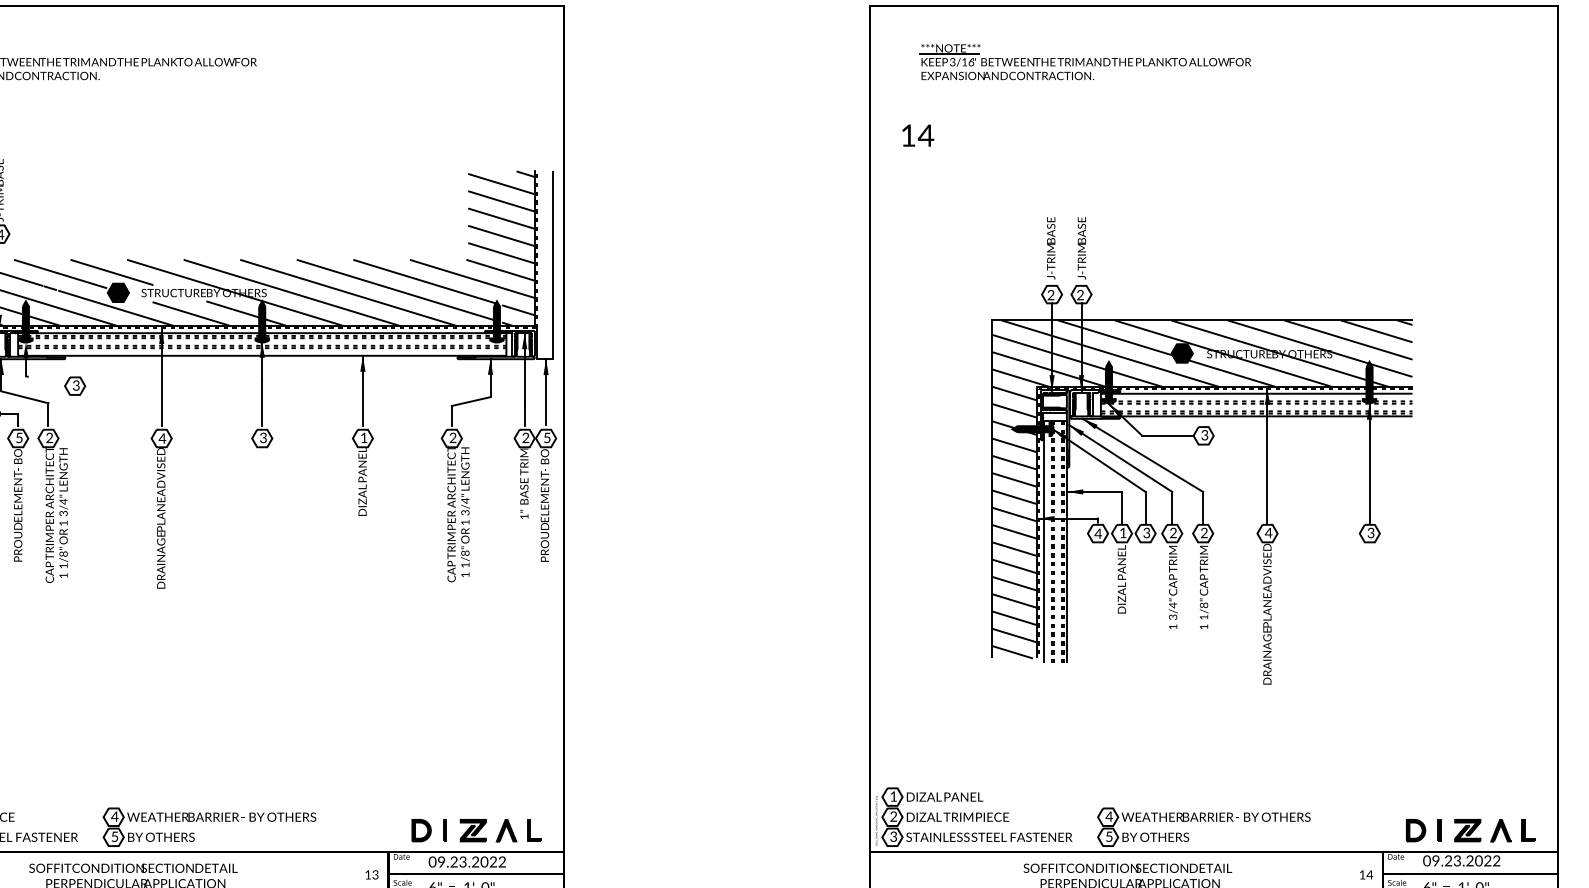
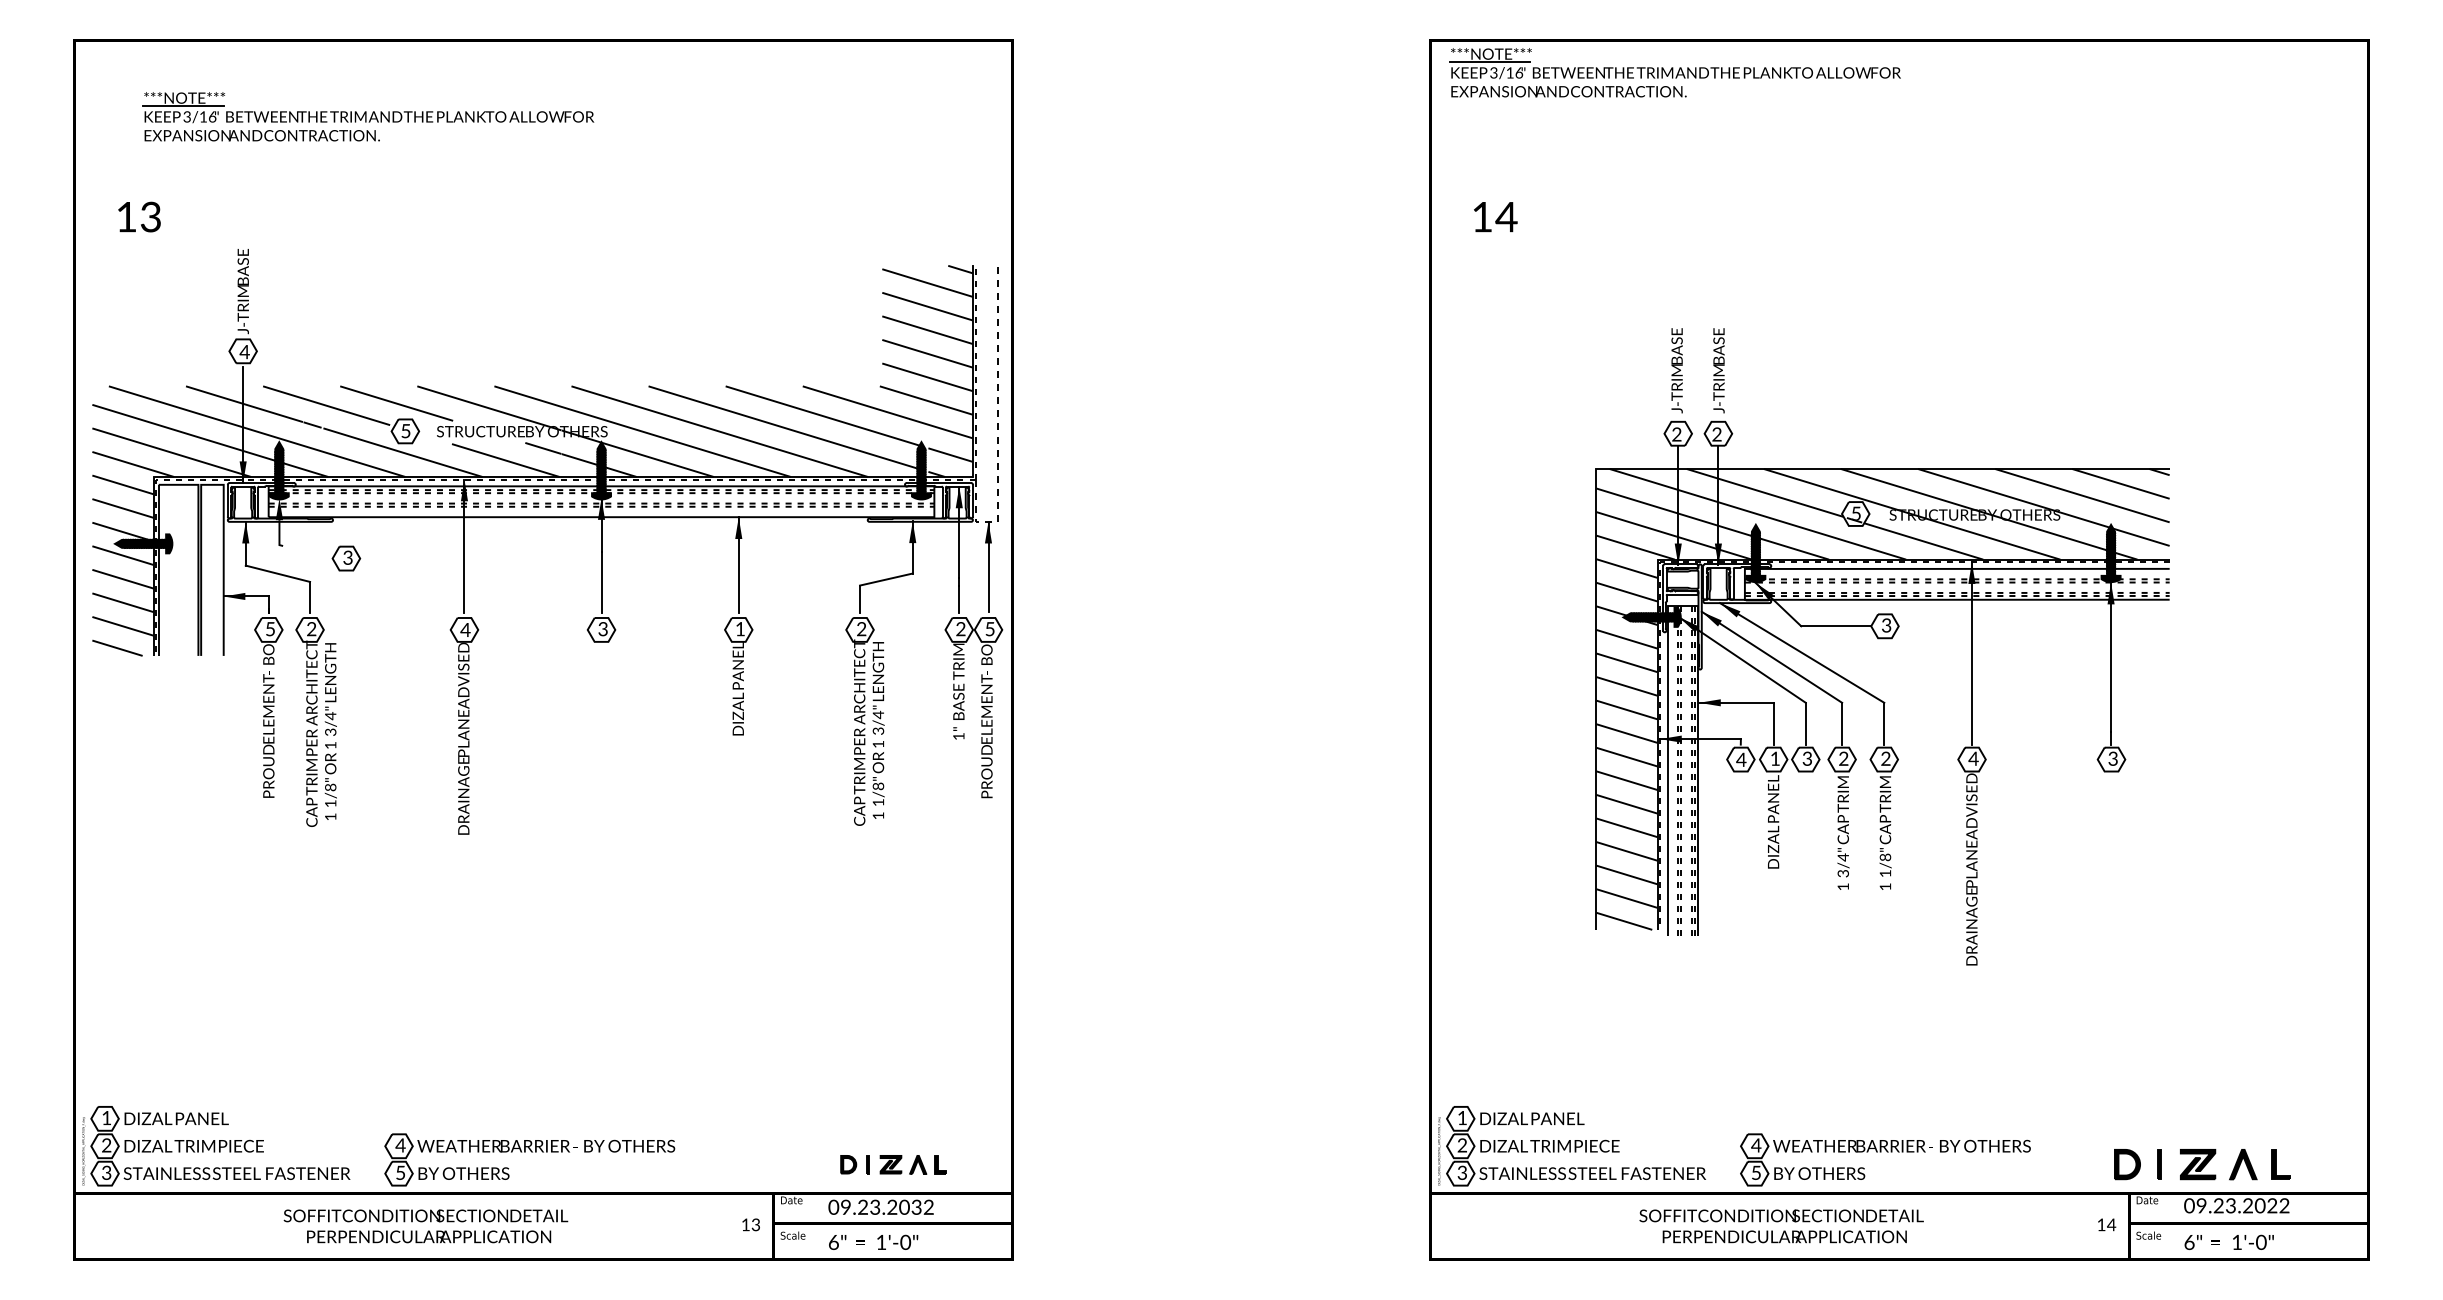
part: (1085, 61) -> (1674, 72), moved
line: (553, 290) -> (998, 427), solid -> dashed
fill: (118, 292) -> (405, 431), removed
fill: (1182, 353) -> (1855, 513), removed
part: (476, 830) -> (893, 1164), size x0.6
part: (1471, 830) -> (2202, 1164), moved
text: (493, 863) -> (916, 1209), 09.23.2022 -> 09.23.2032

